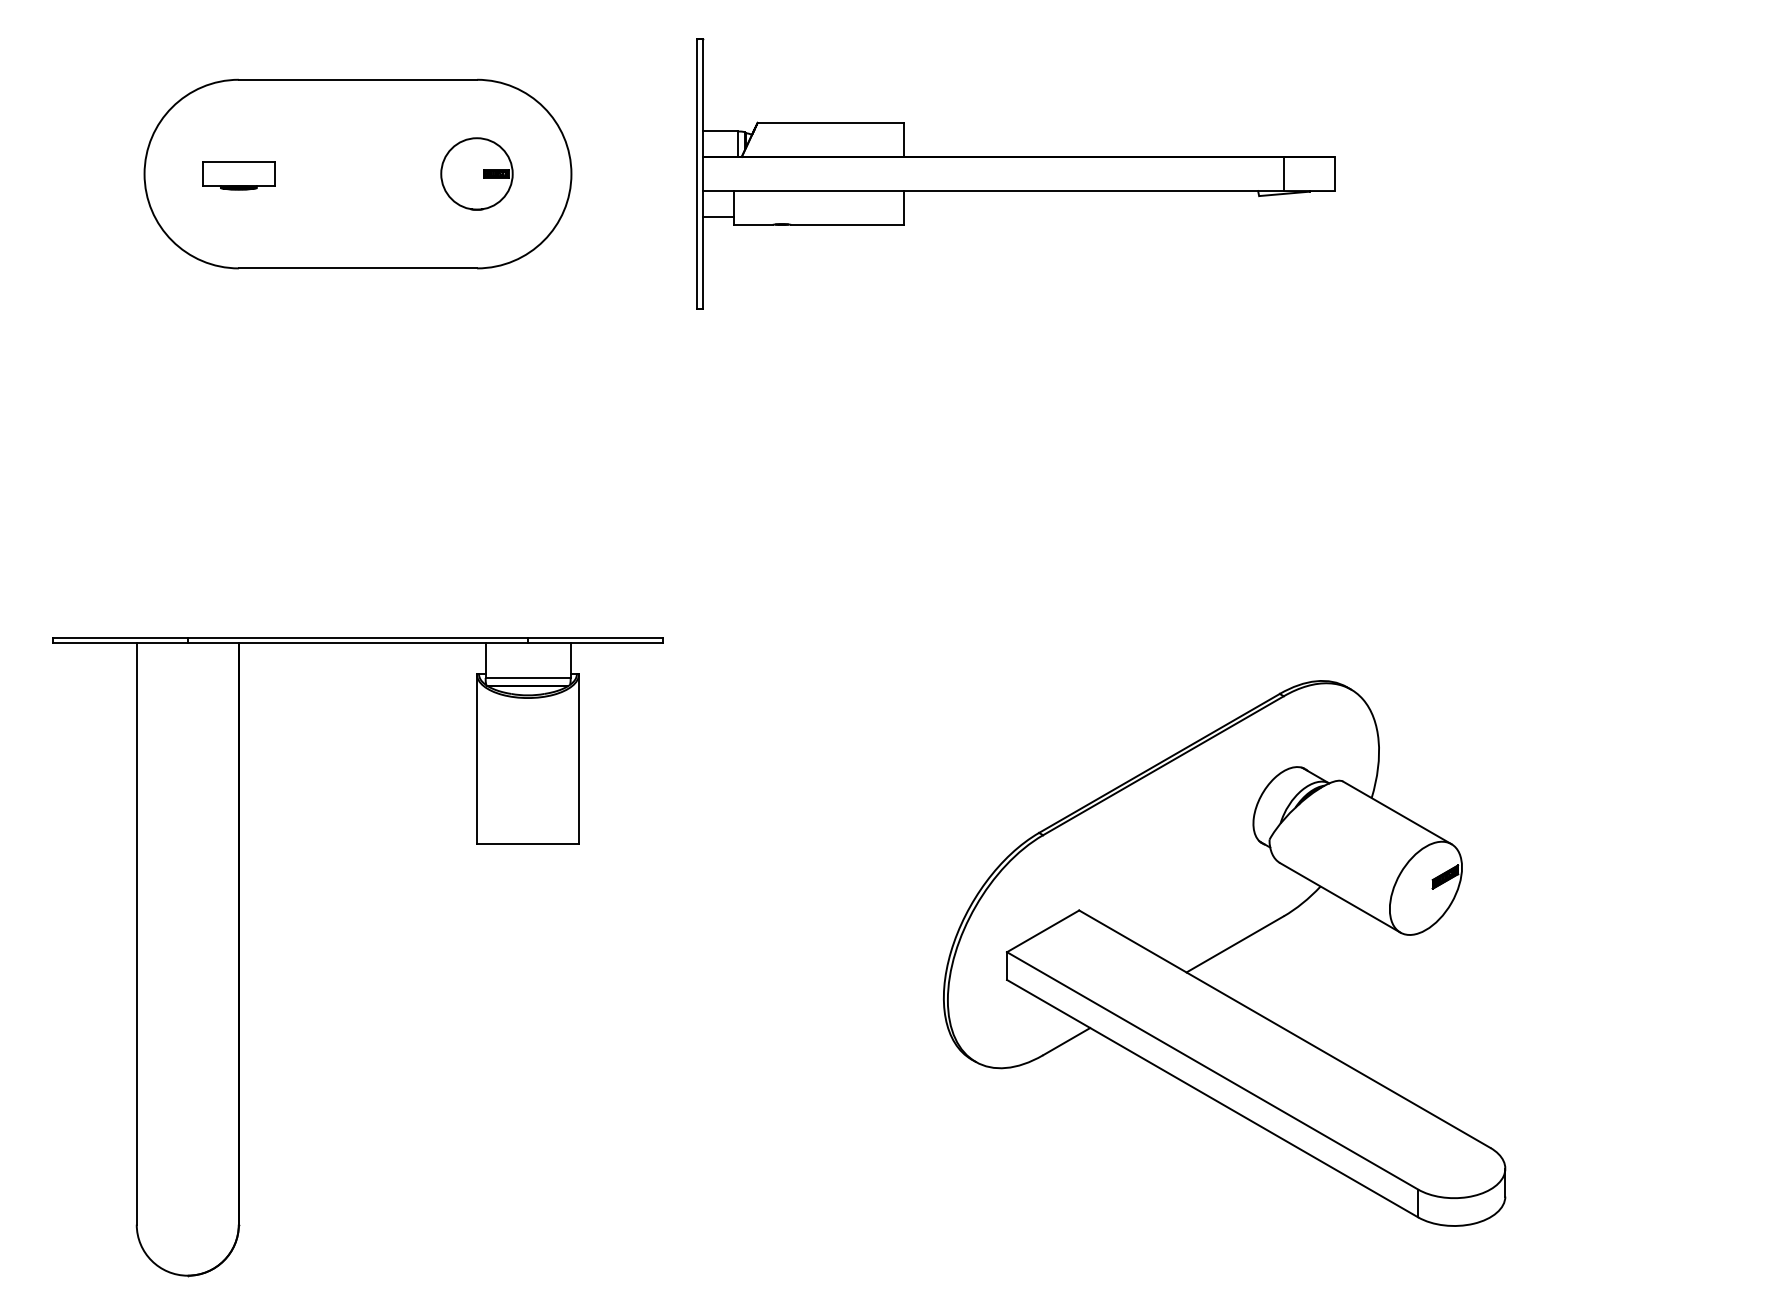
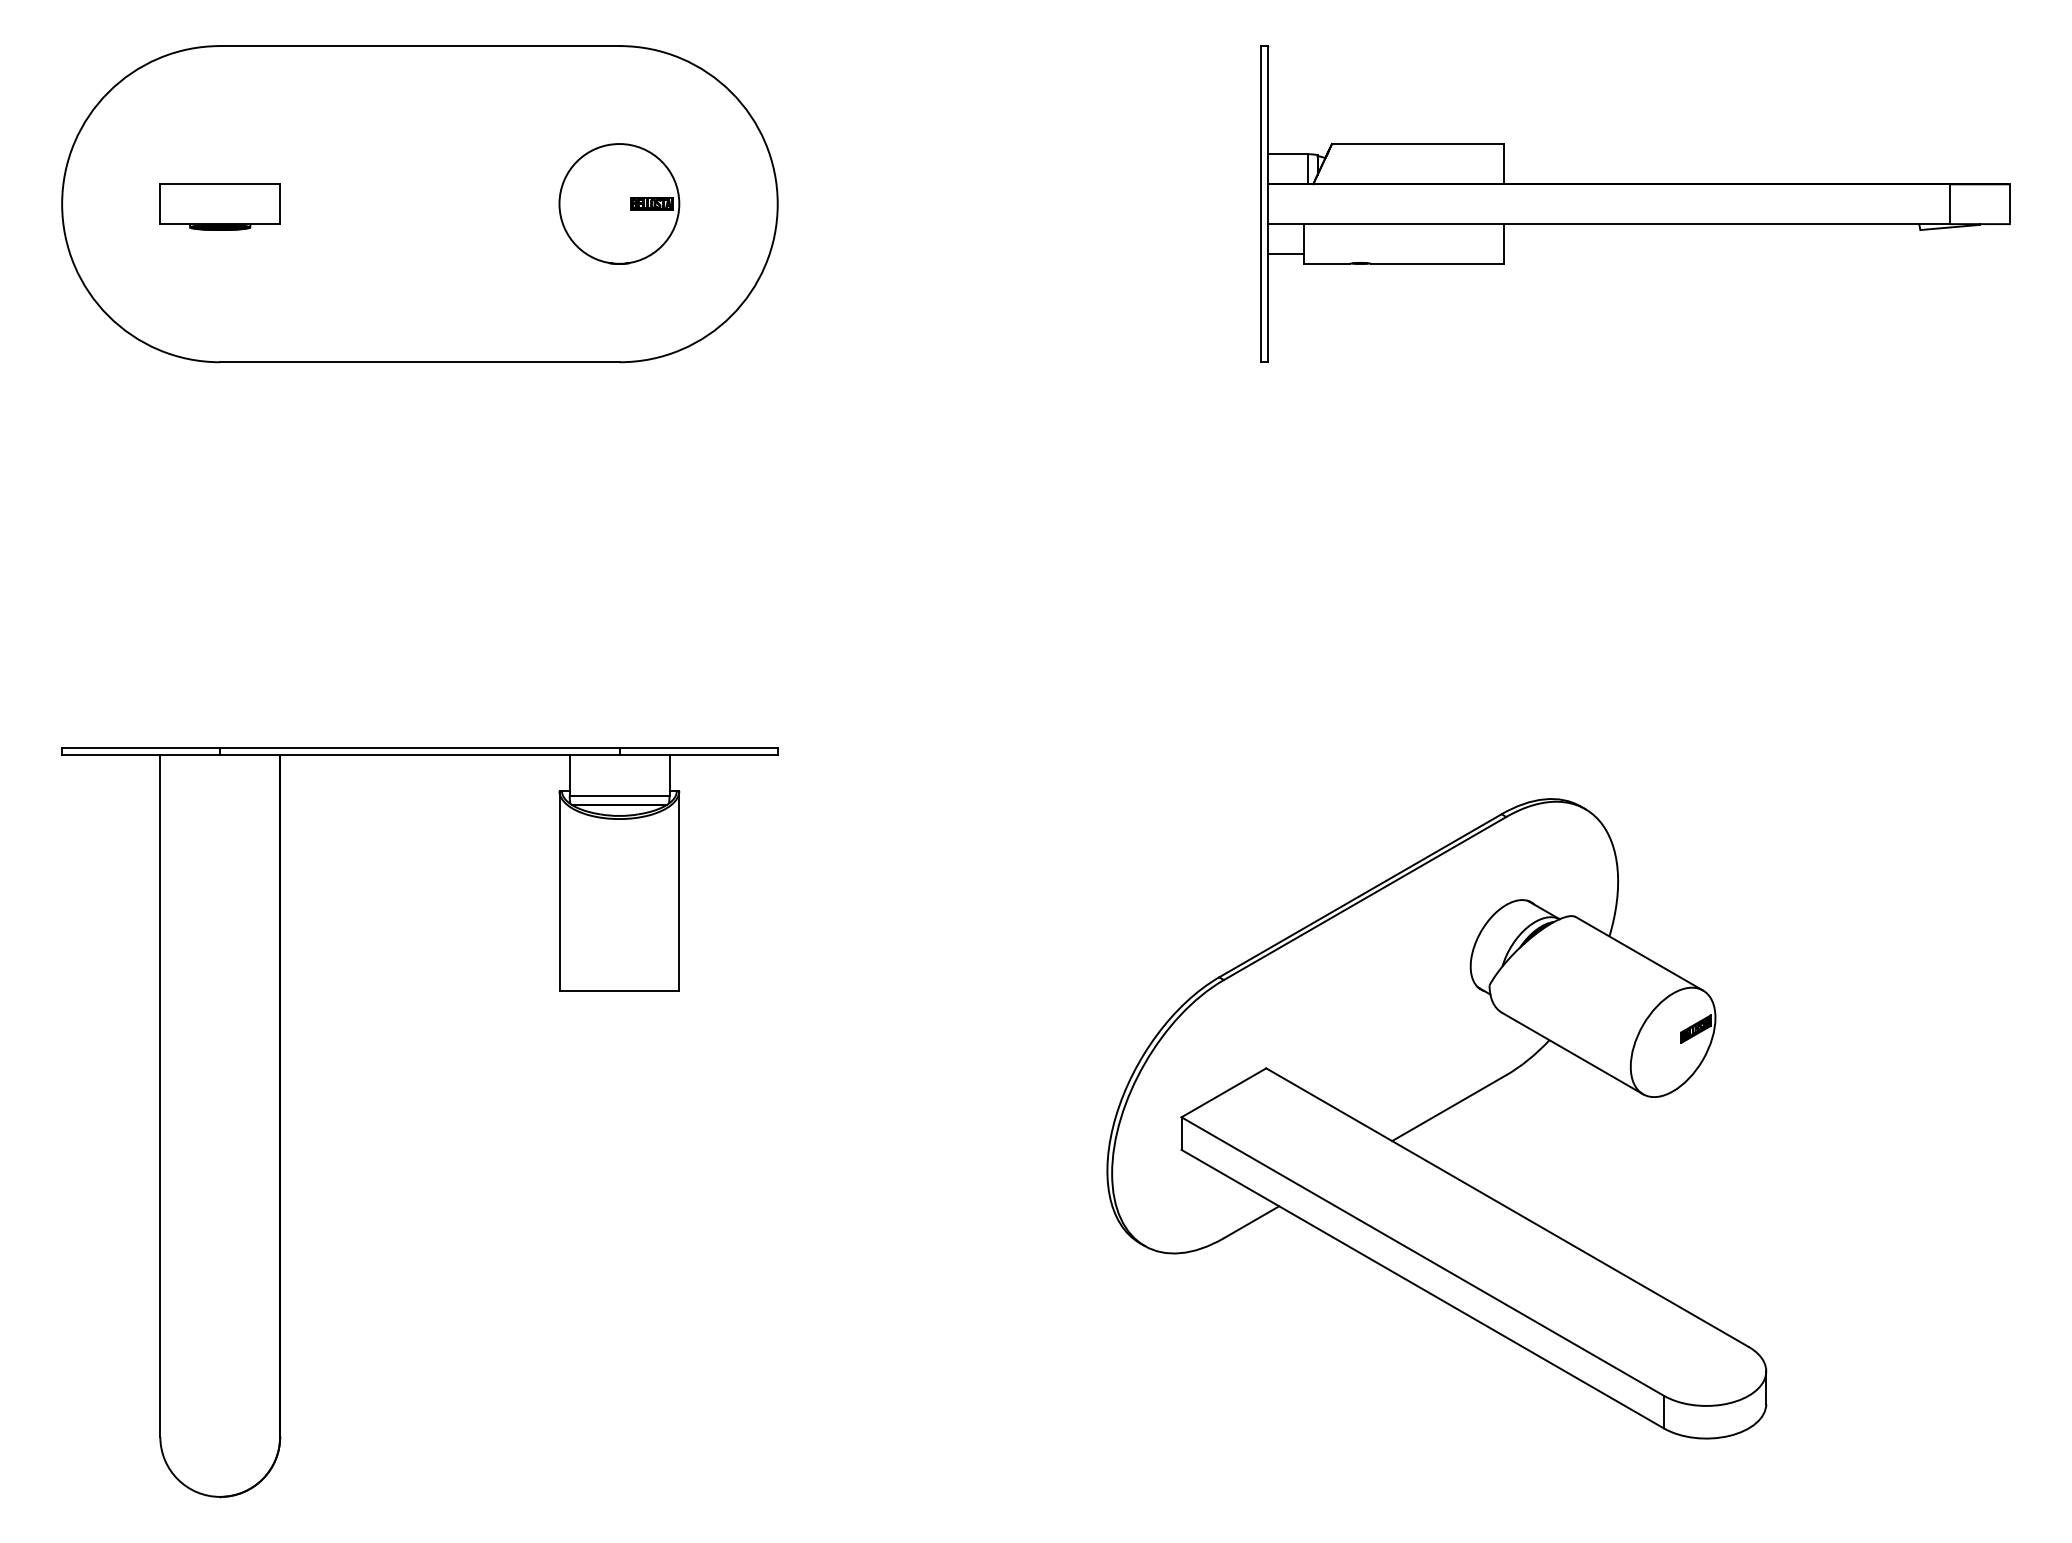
part: (1016, 173) -> (1635, 203), moved
part: (357, 174) -> (419, 204), size x1.43

